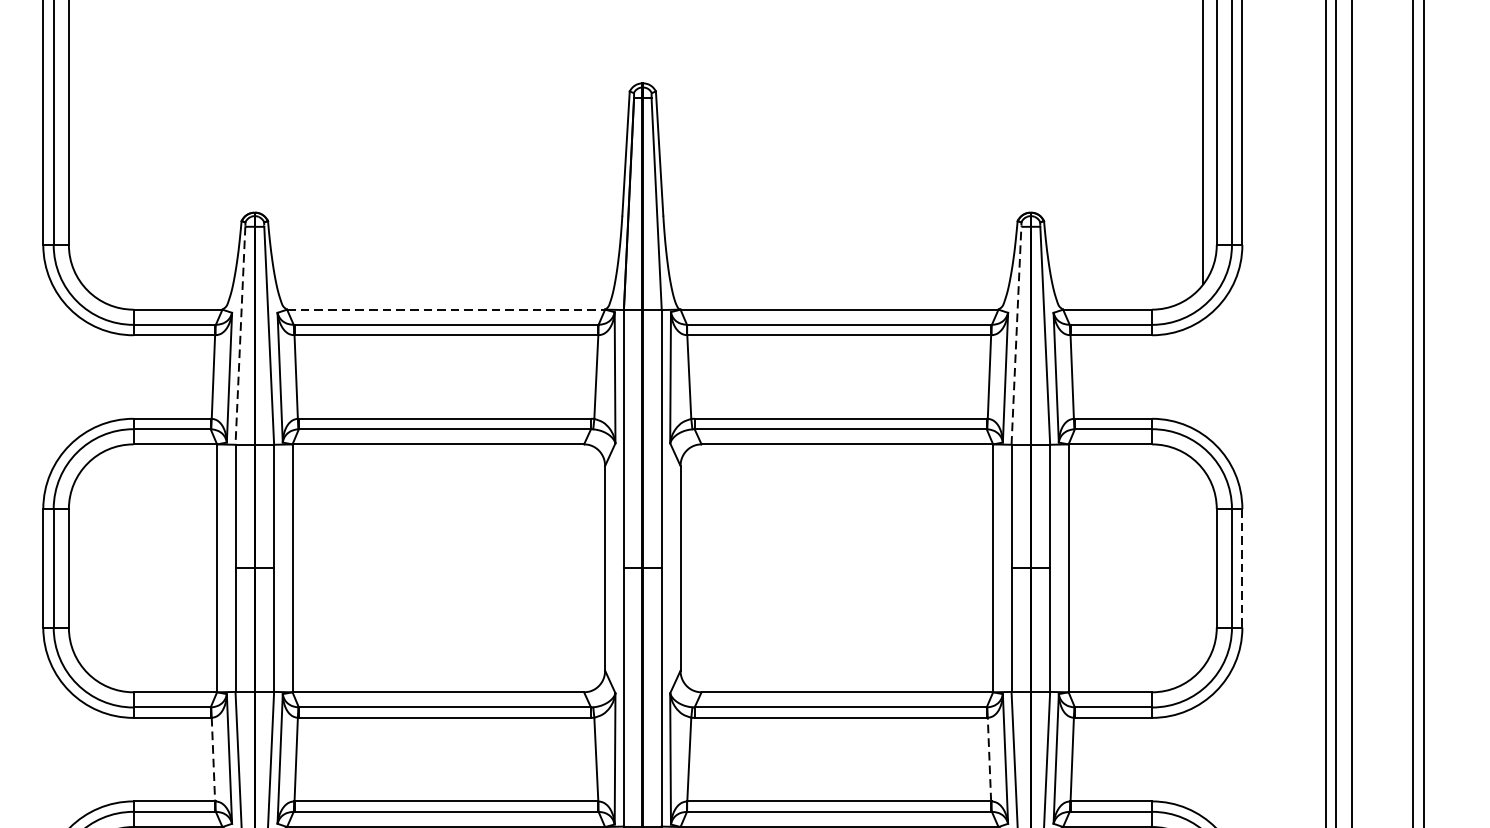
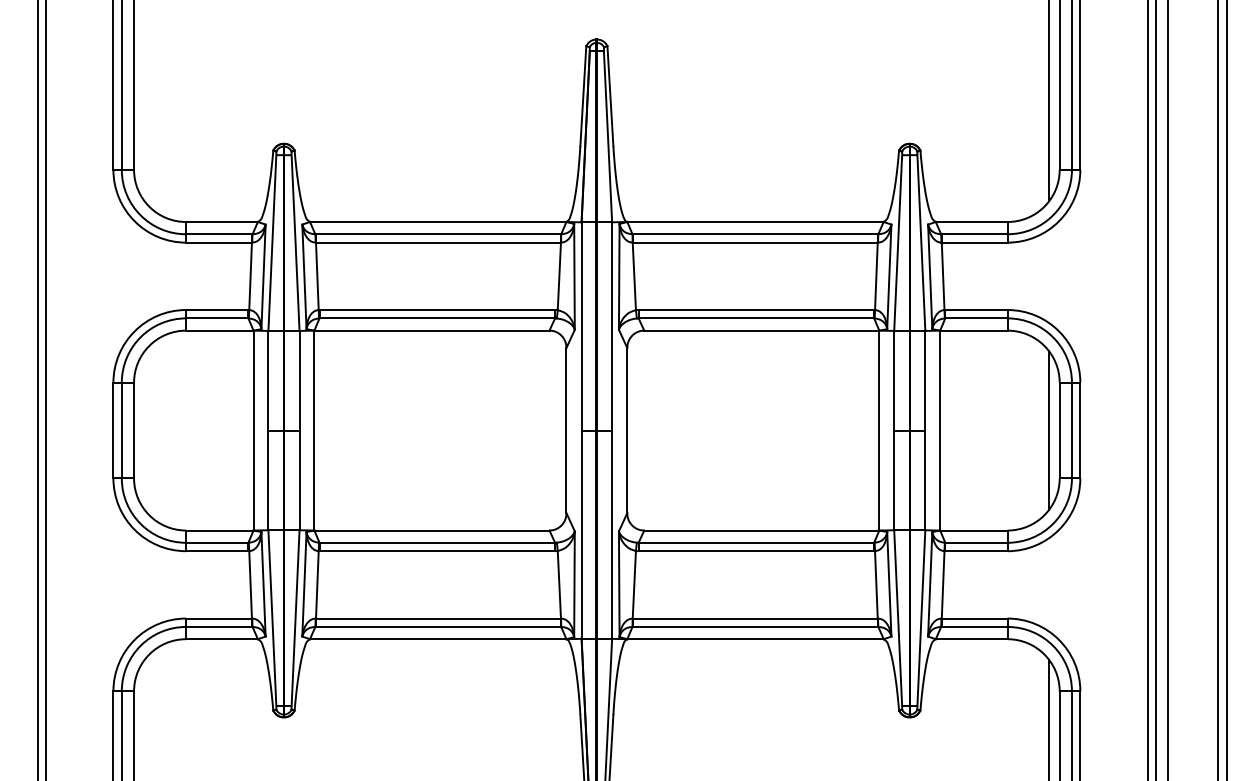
line: (446, 310) -> (438, 222), dashed -> solid
line: (240, 336) -> (272, 243), dashed -> solid
line: (1016, 336) -> (898, 243), dashed -> solid
line: (1202, 568) -> (1048, 430), added
line: (1242, 568) -> (1080, 430), dashed -> solid
line: (213, 759) -> (250, 584), dashed -> solid
line: (989, 759) -> (876, 584), dashed -> solid

